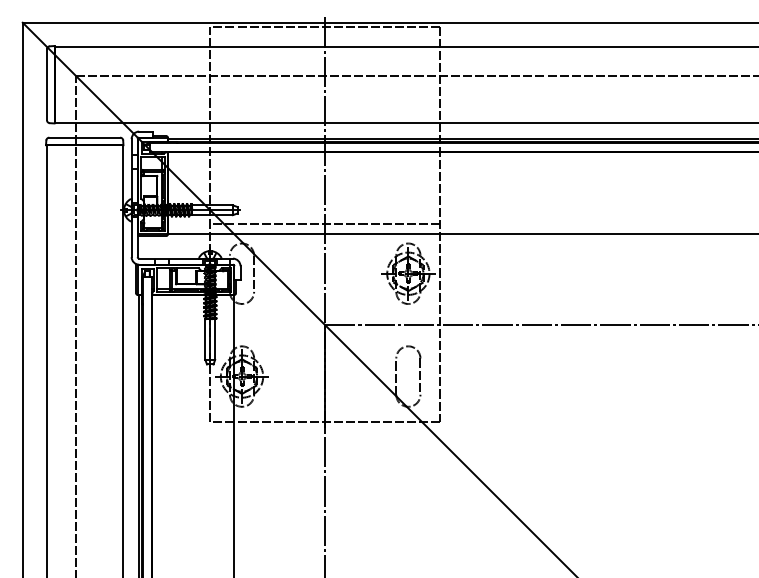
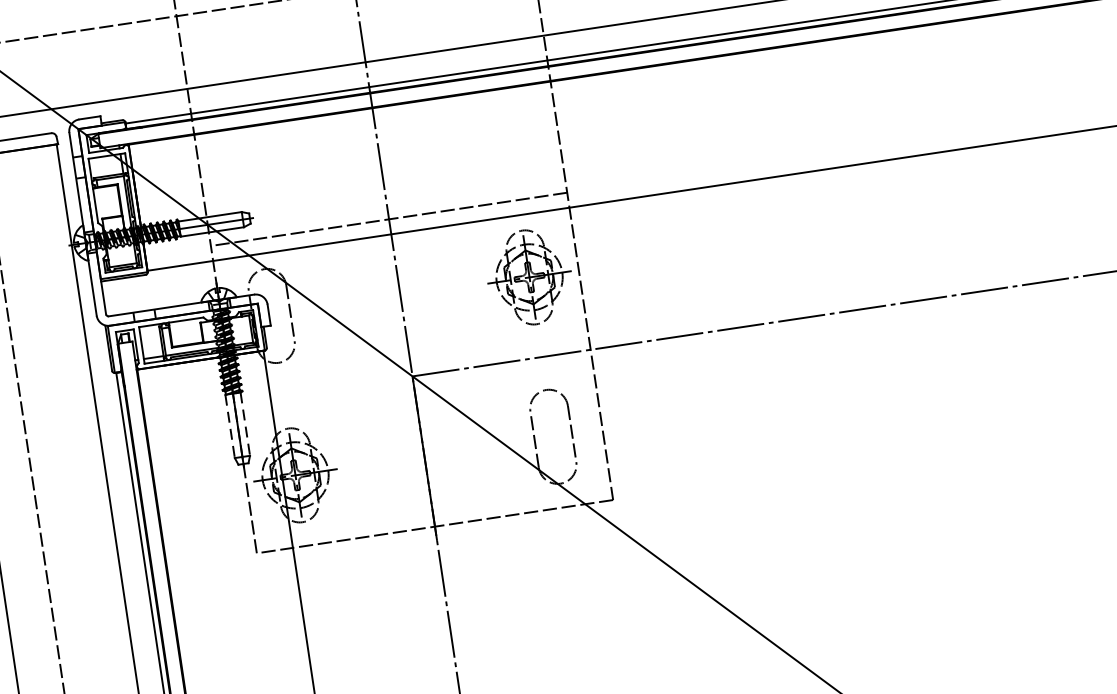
line: (205, 340) -> (230, 427), solid -> dashed
line: (215, 340) -> (246, 425), solid -> dashed

